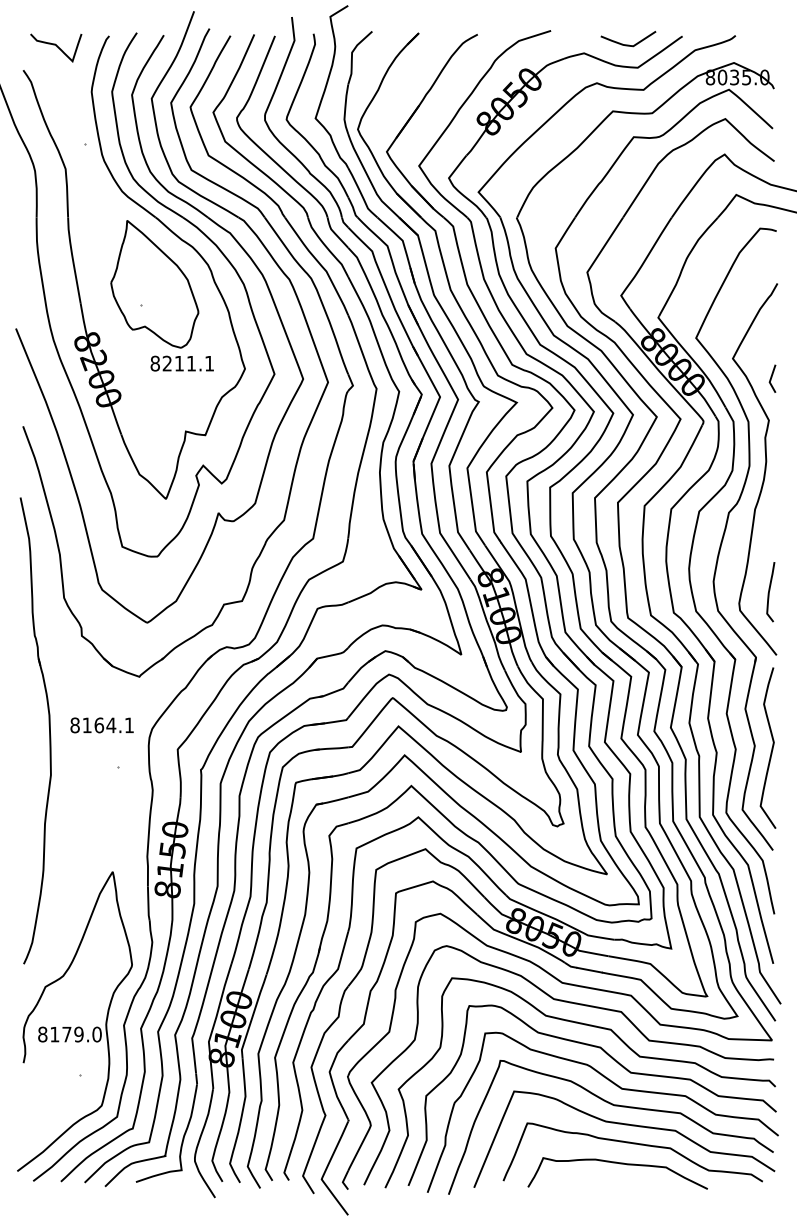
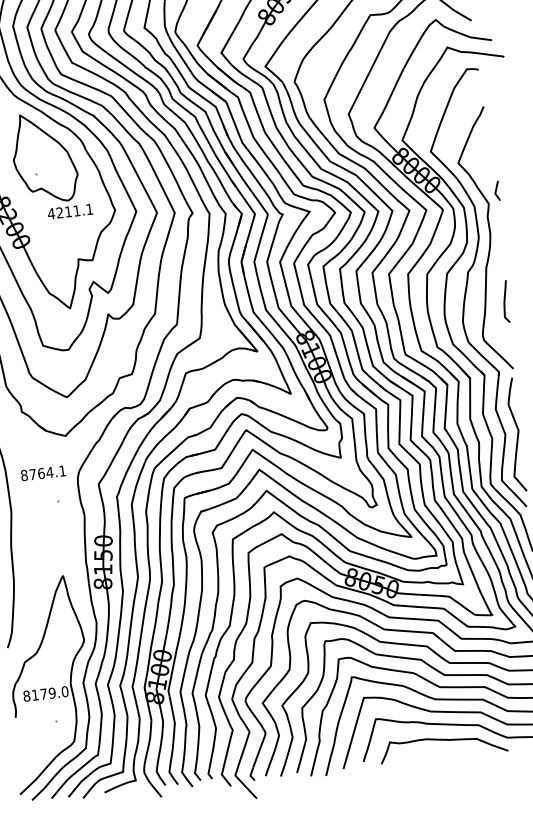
text: (155, 363) -> (51, 213), 8211.1 -> 4211.1
line: (772, 377) -> (496, 190), moved
curve: (769, 592) -> (504, 302), moved
text: (86, 725) -> (32, 474), 8164.1 -> 8764.1

